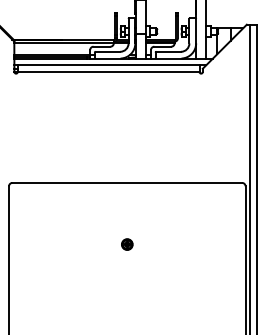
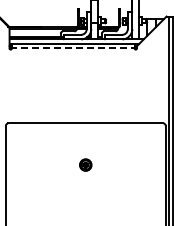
line: (107, 71) -> (72, 48), solid -> dashed
part: (126, 243) -> (85, 164), size x1.6

